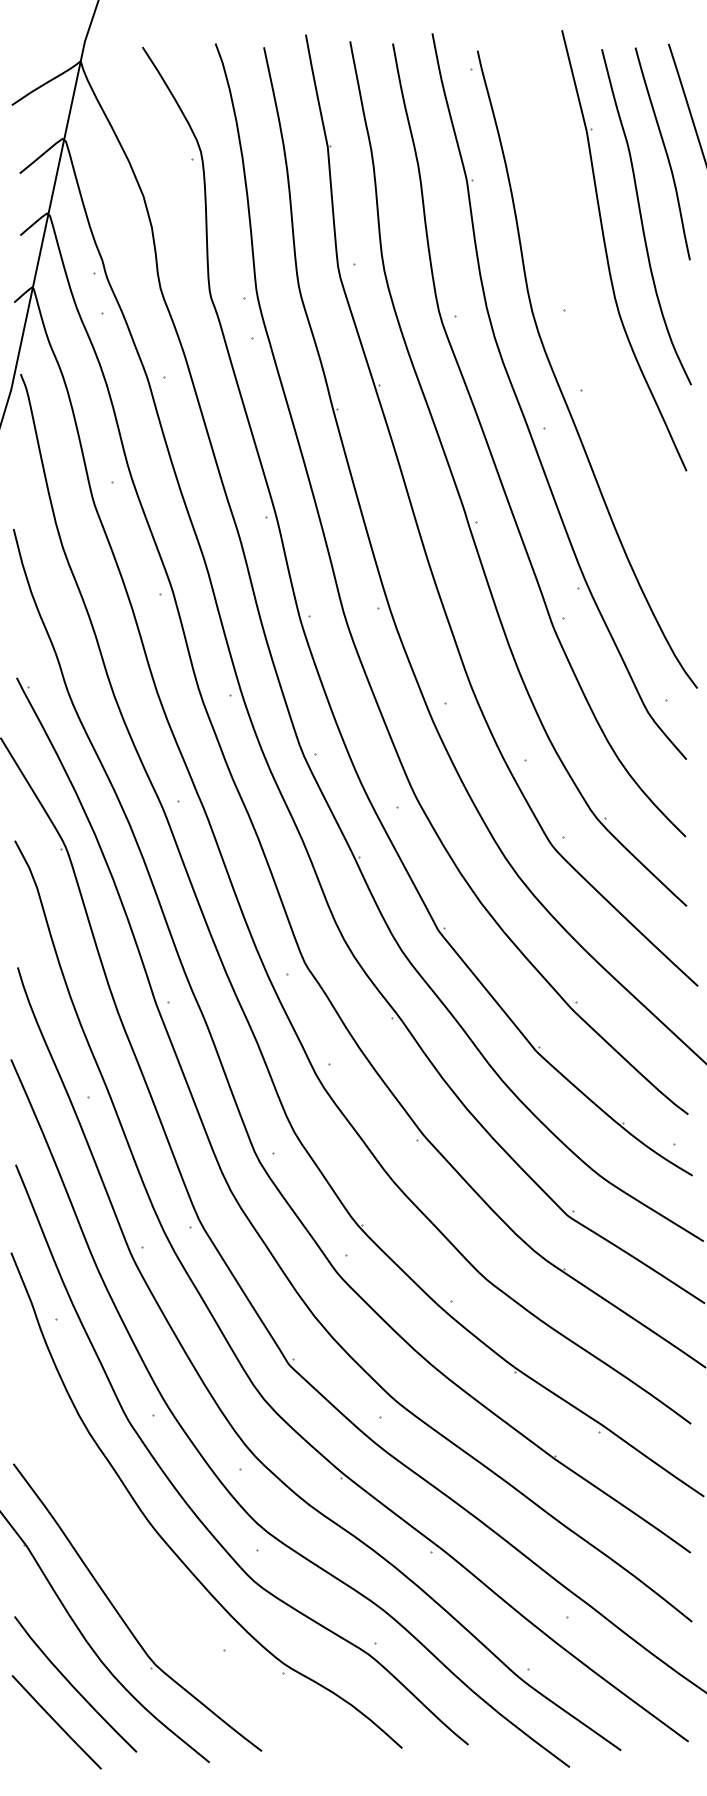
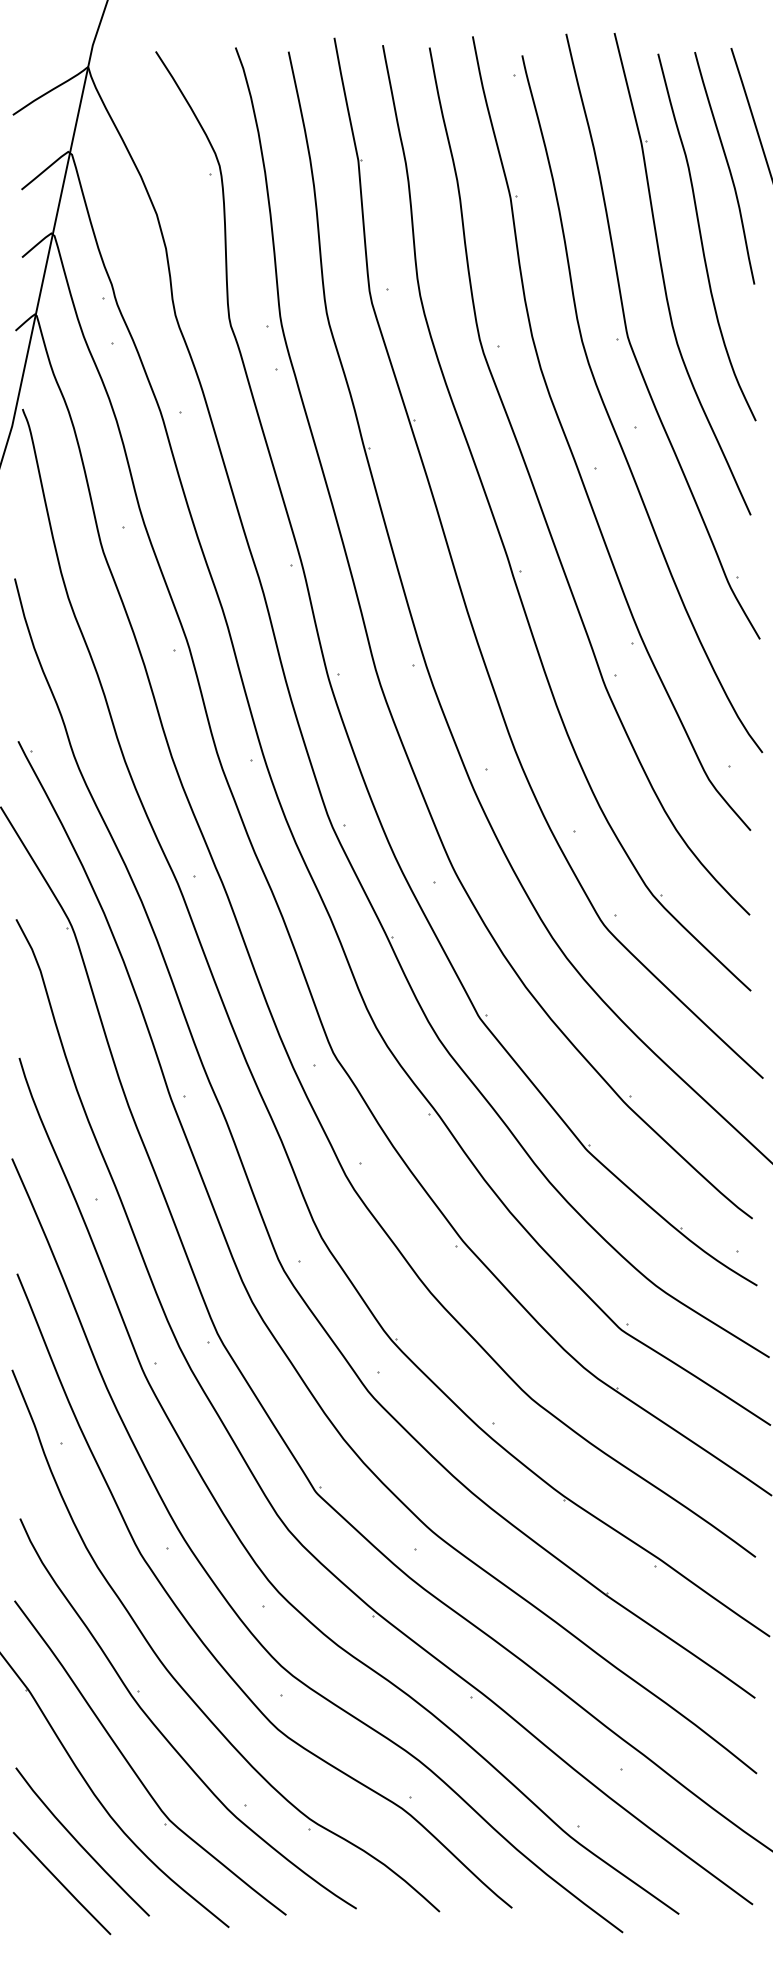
part: (579, 319) -> (633, 349), added
part: (150, 1586) -> (164, 1734), added

